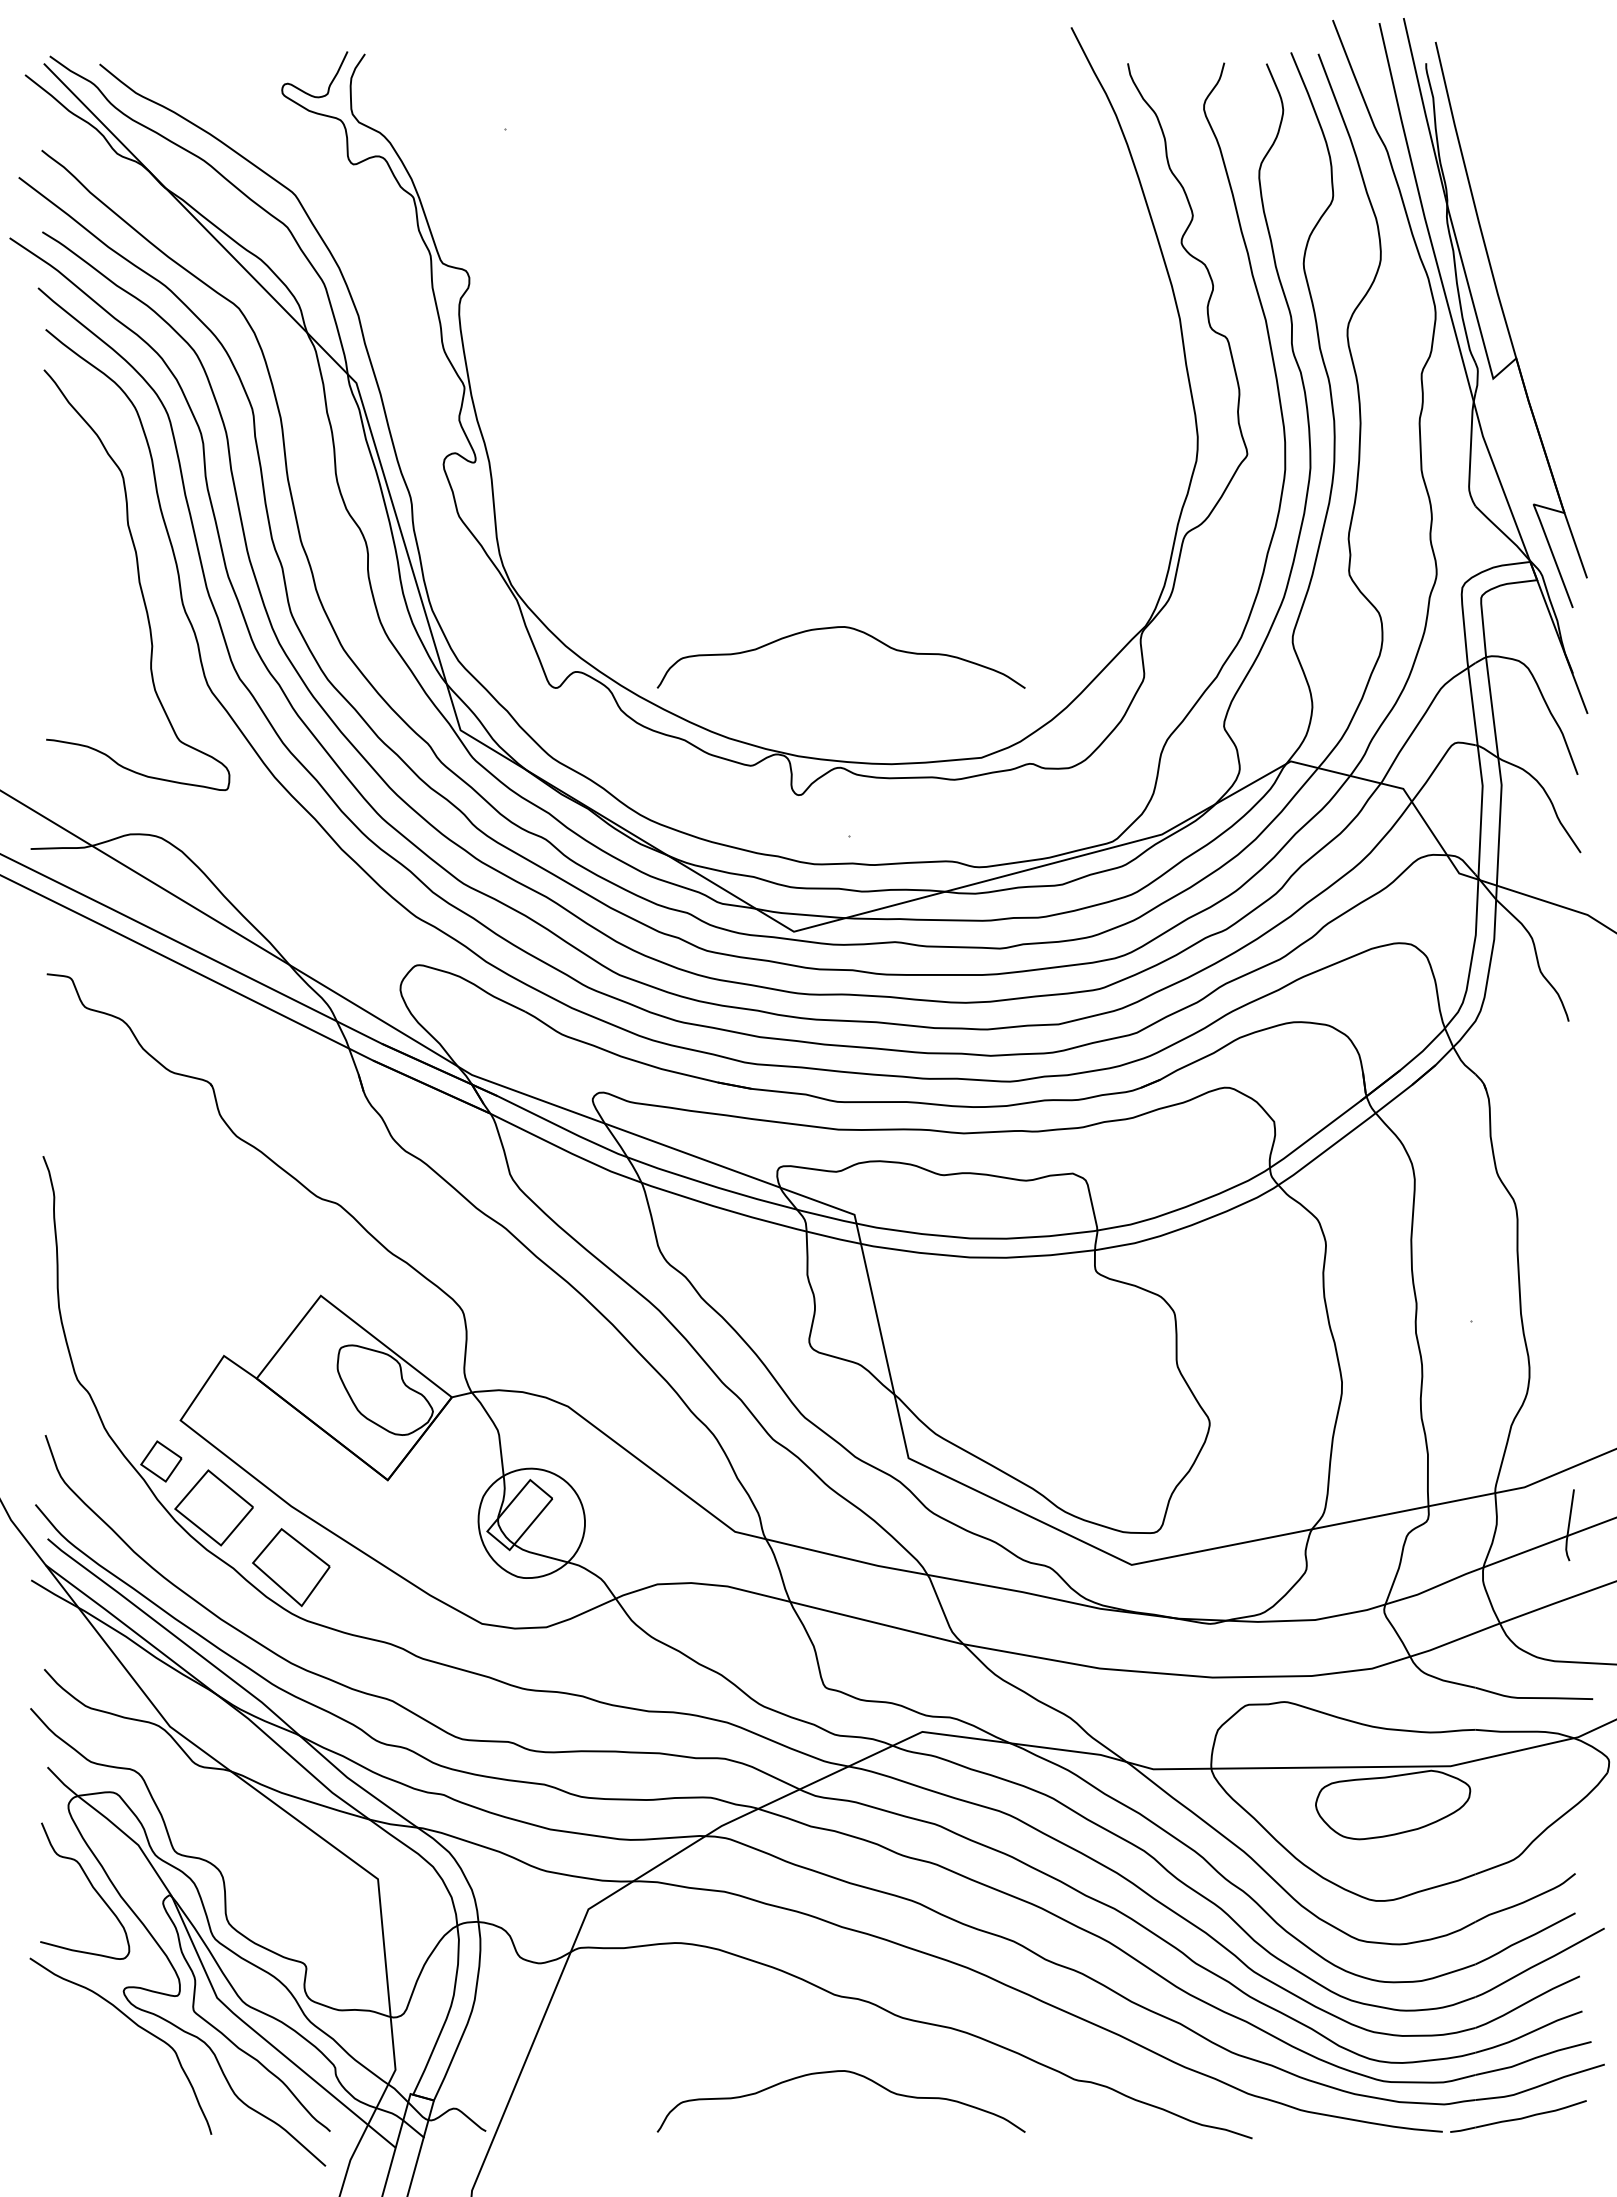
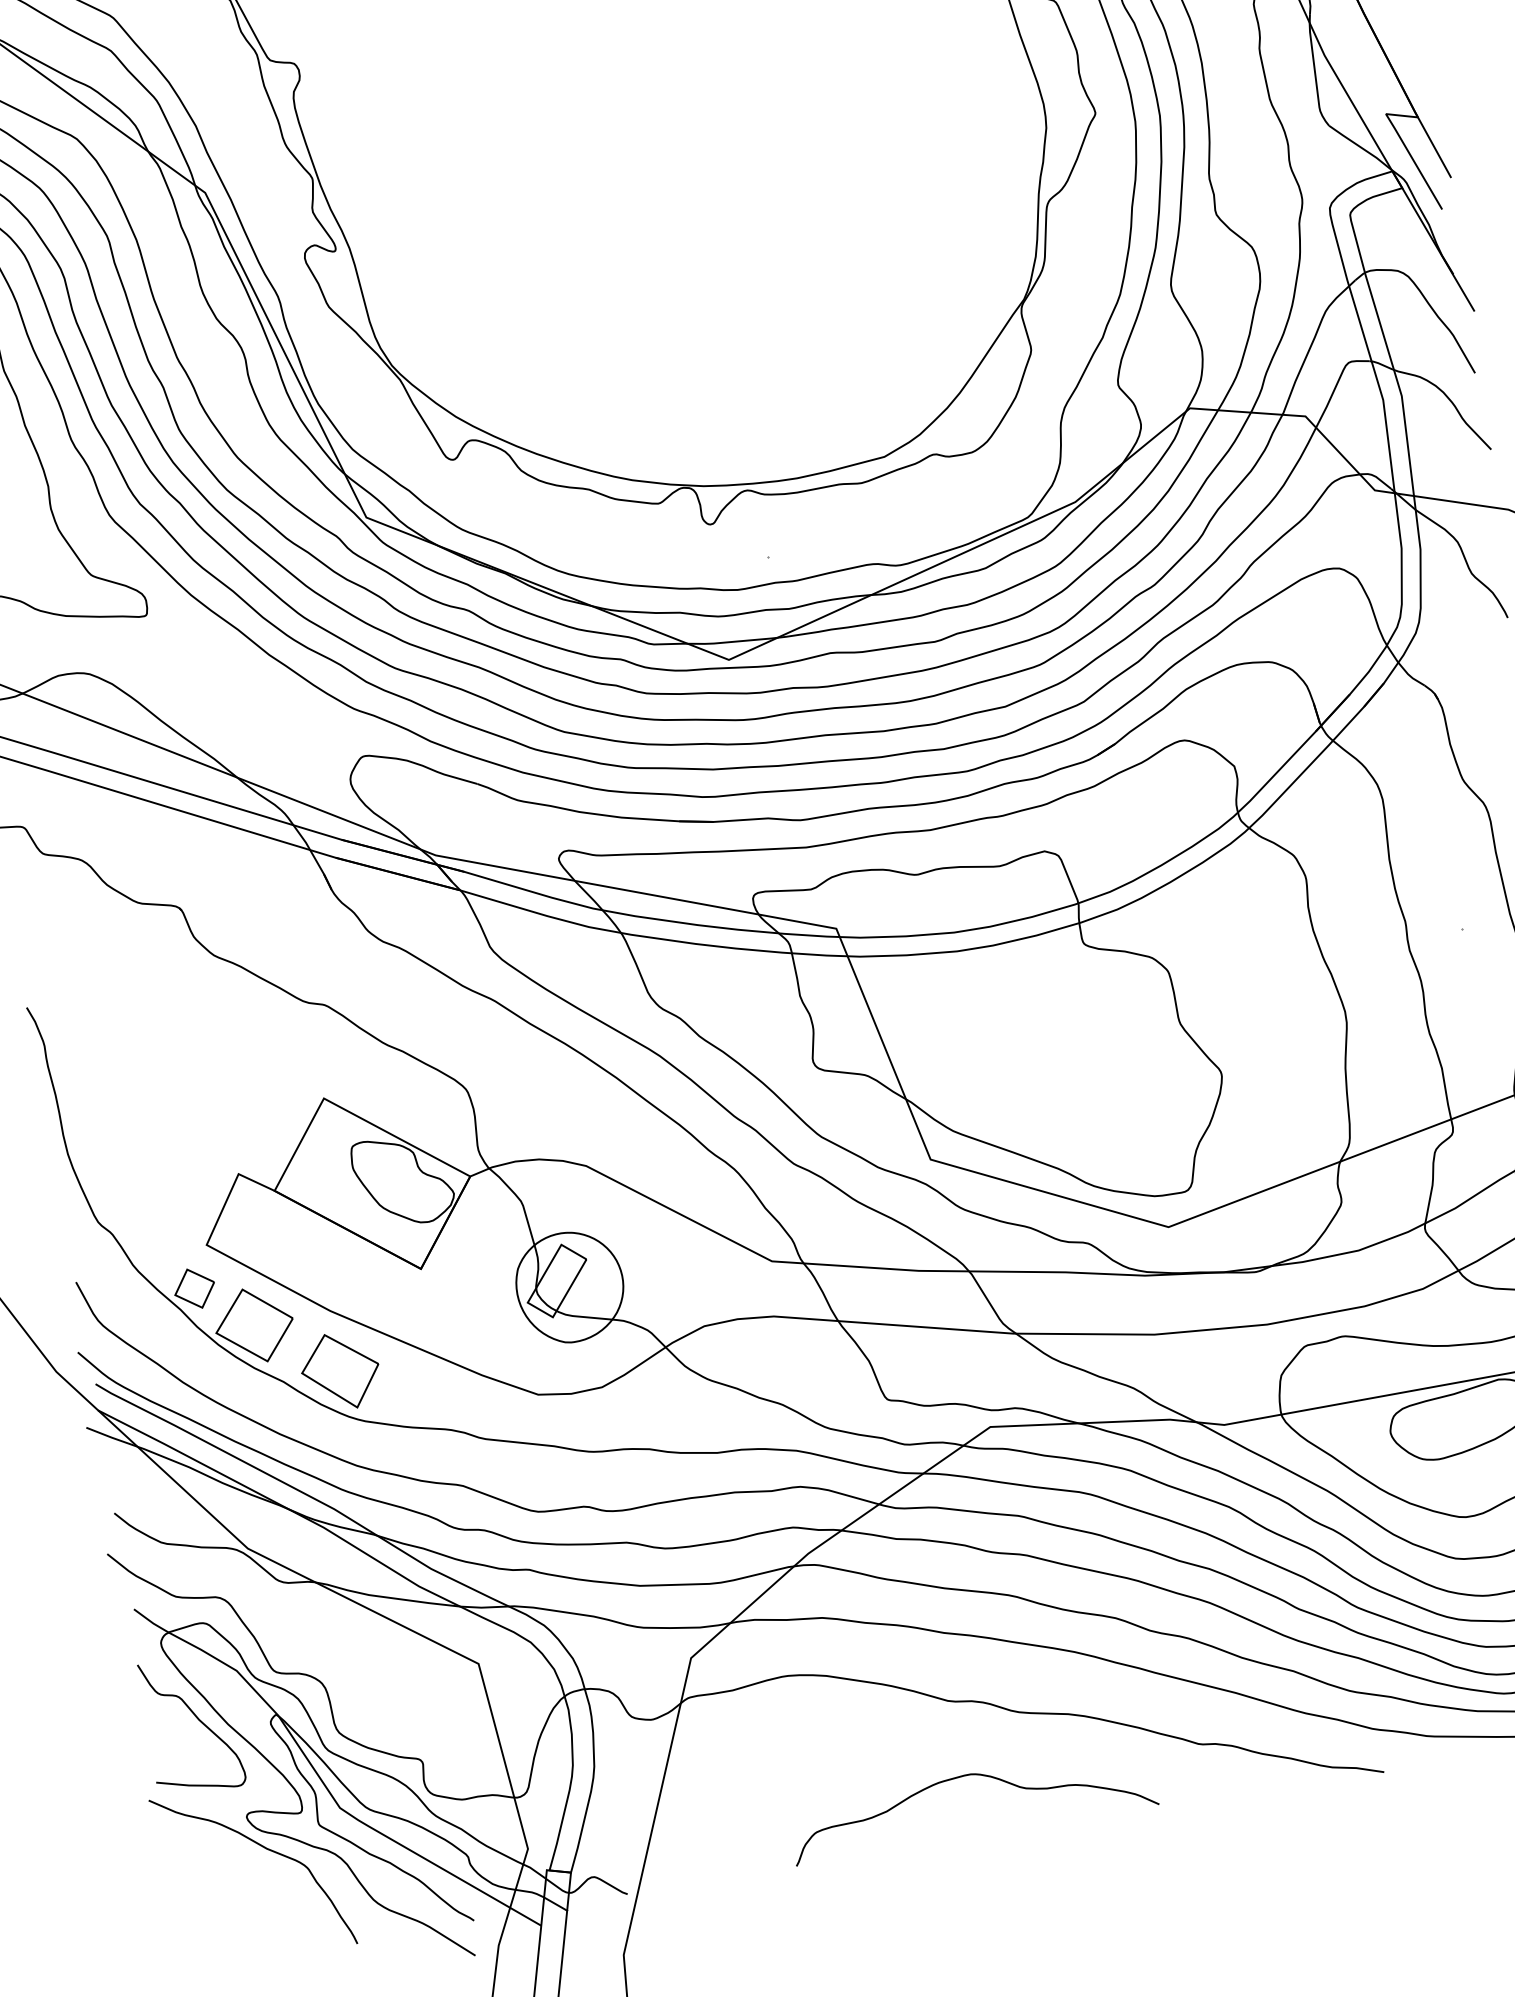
curve: (837, 628) -> (720, 353), removed

